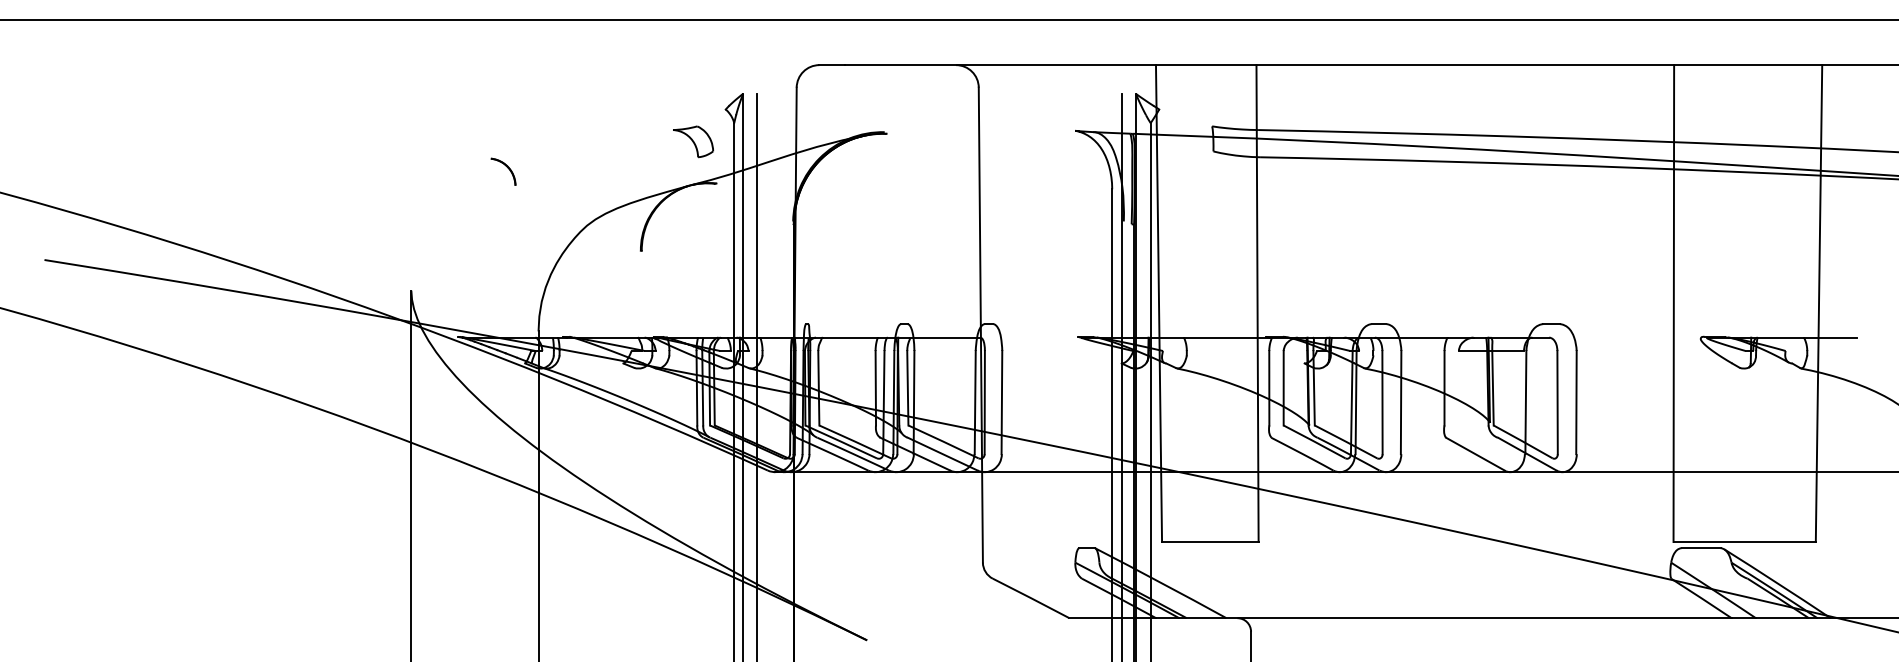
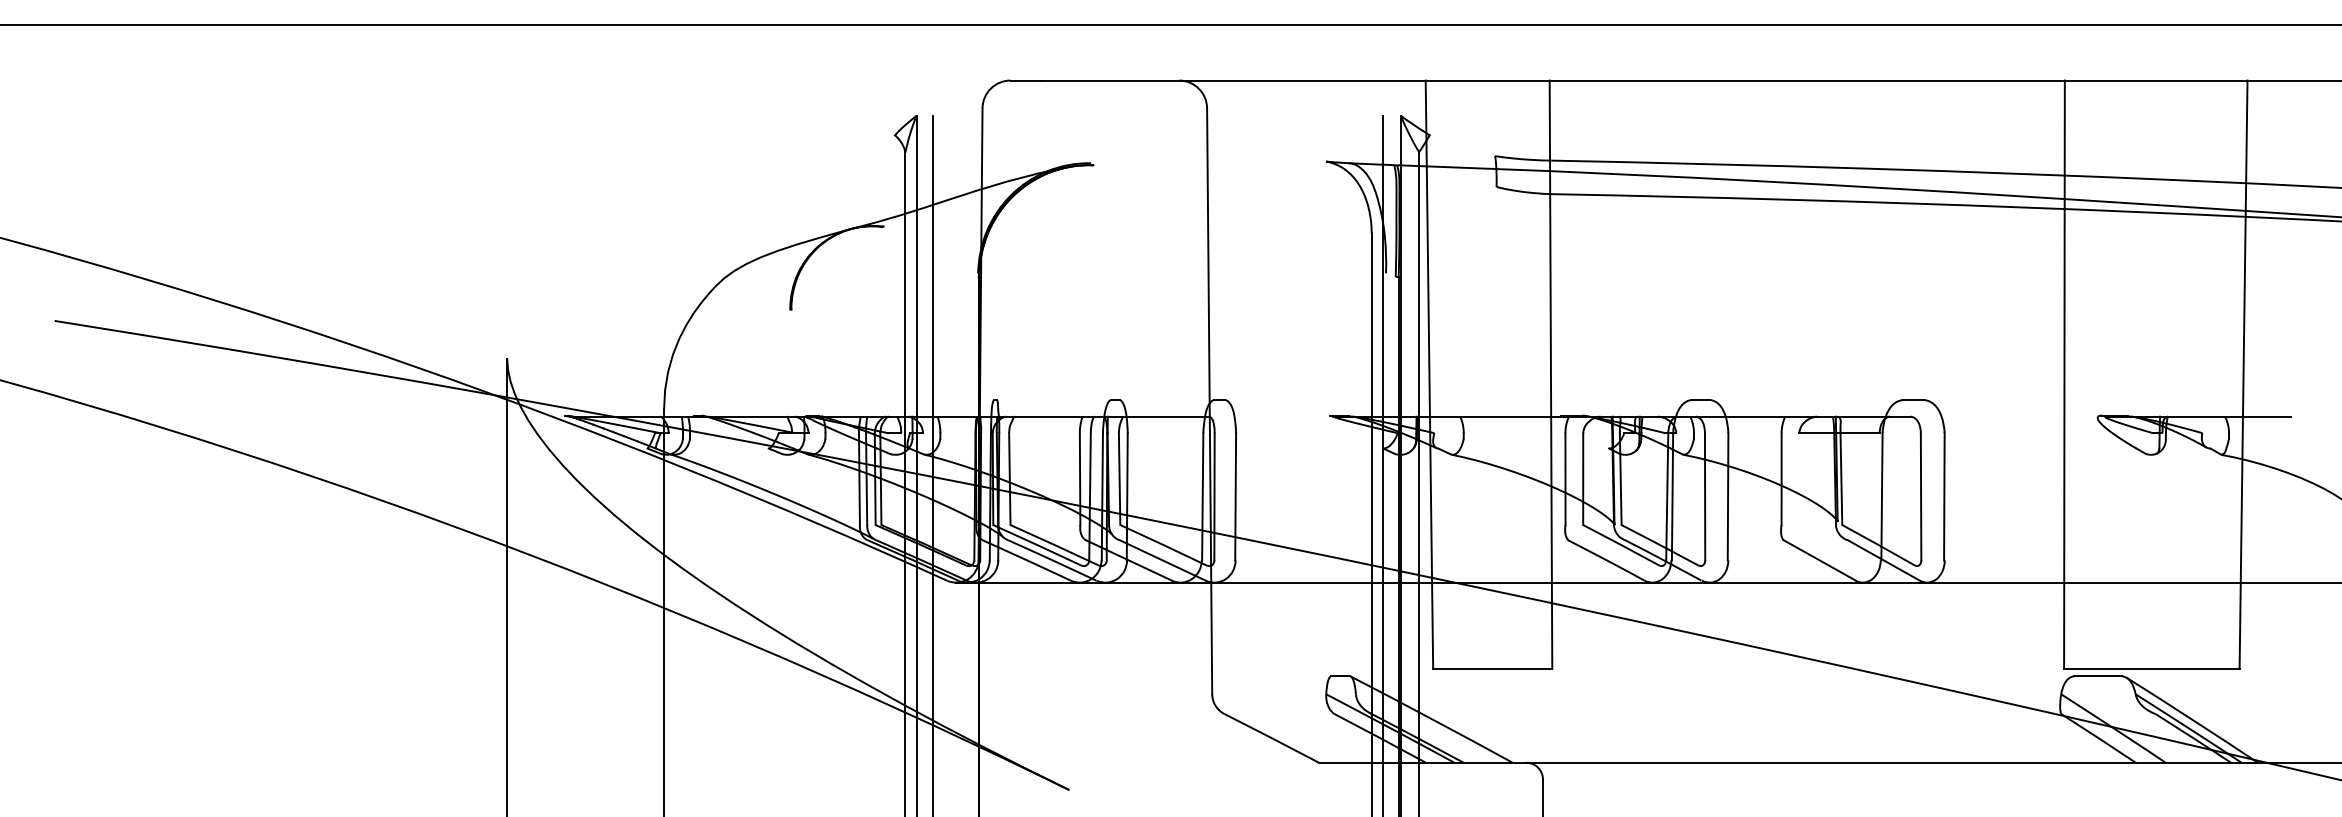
part: (692, 141) -> (854, 174), removed
part: (507, 168) -> (625, 207), removed

